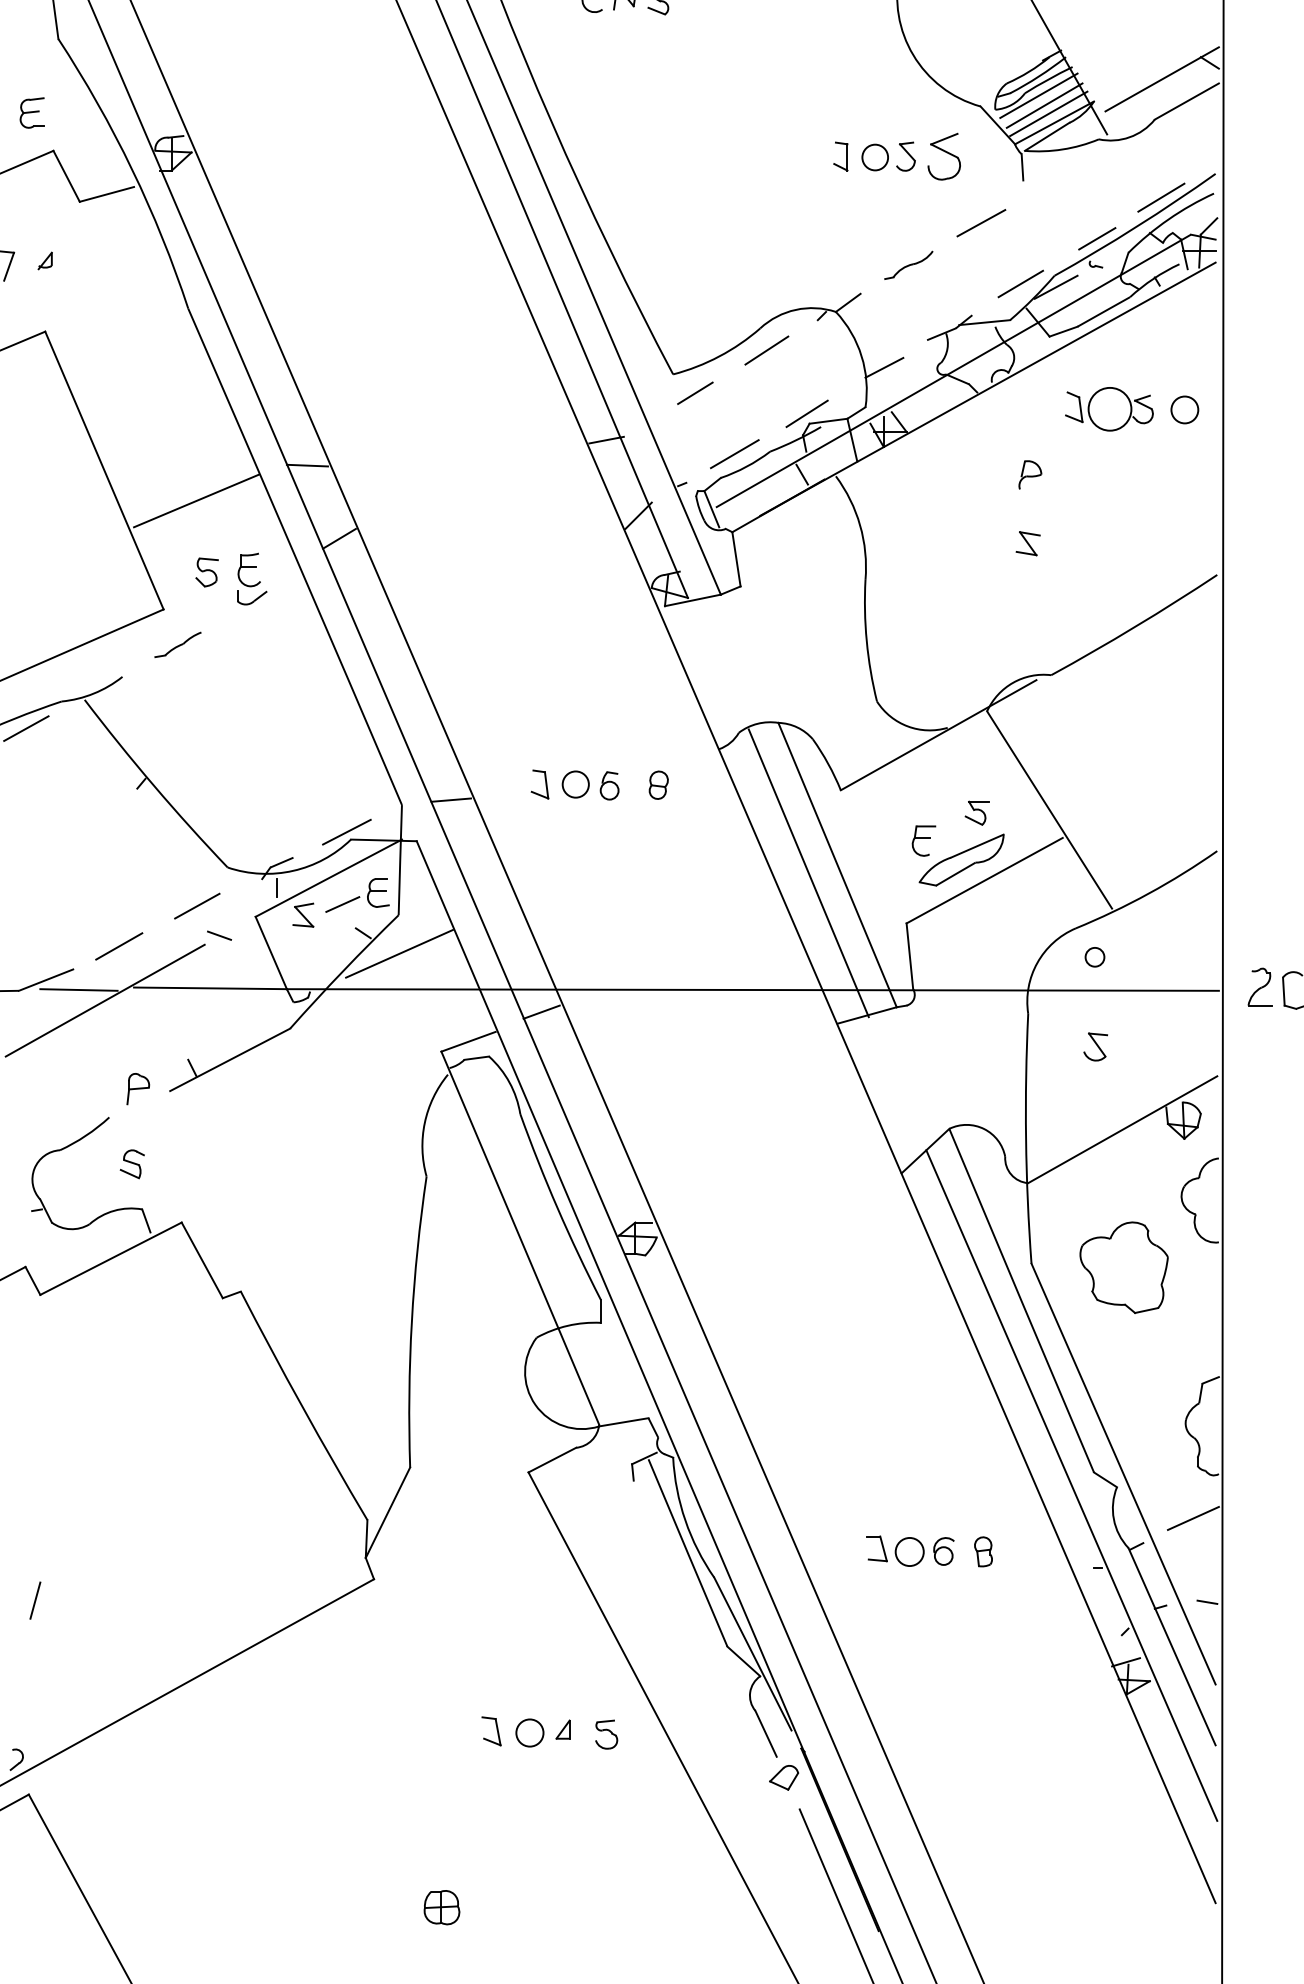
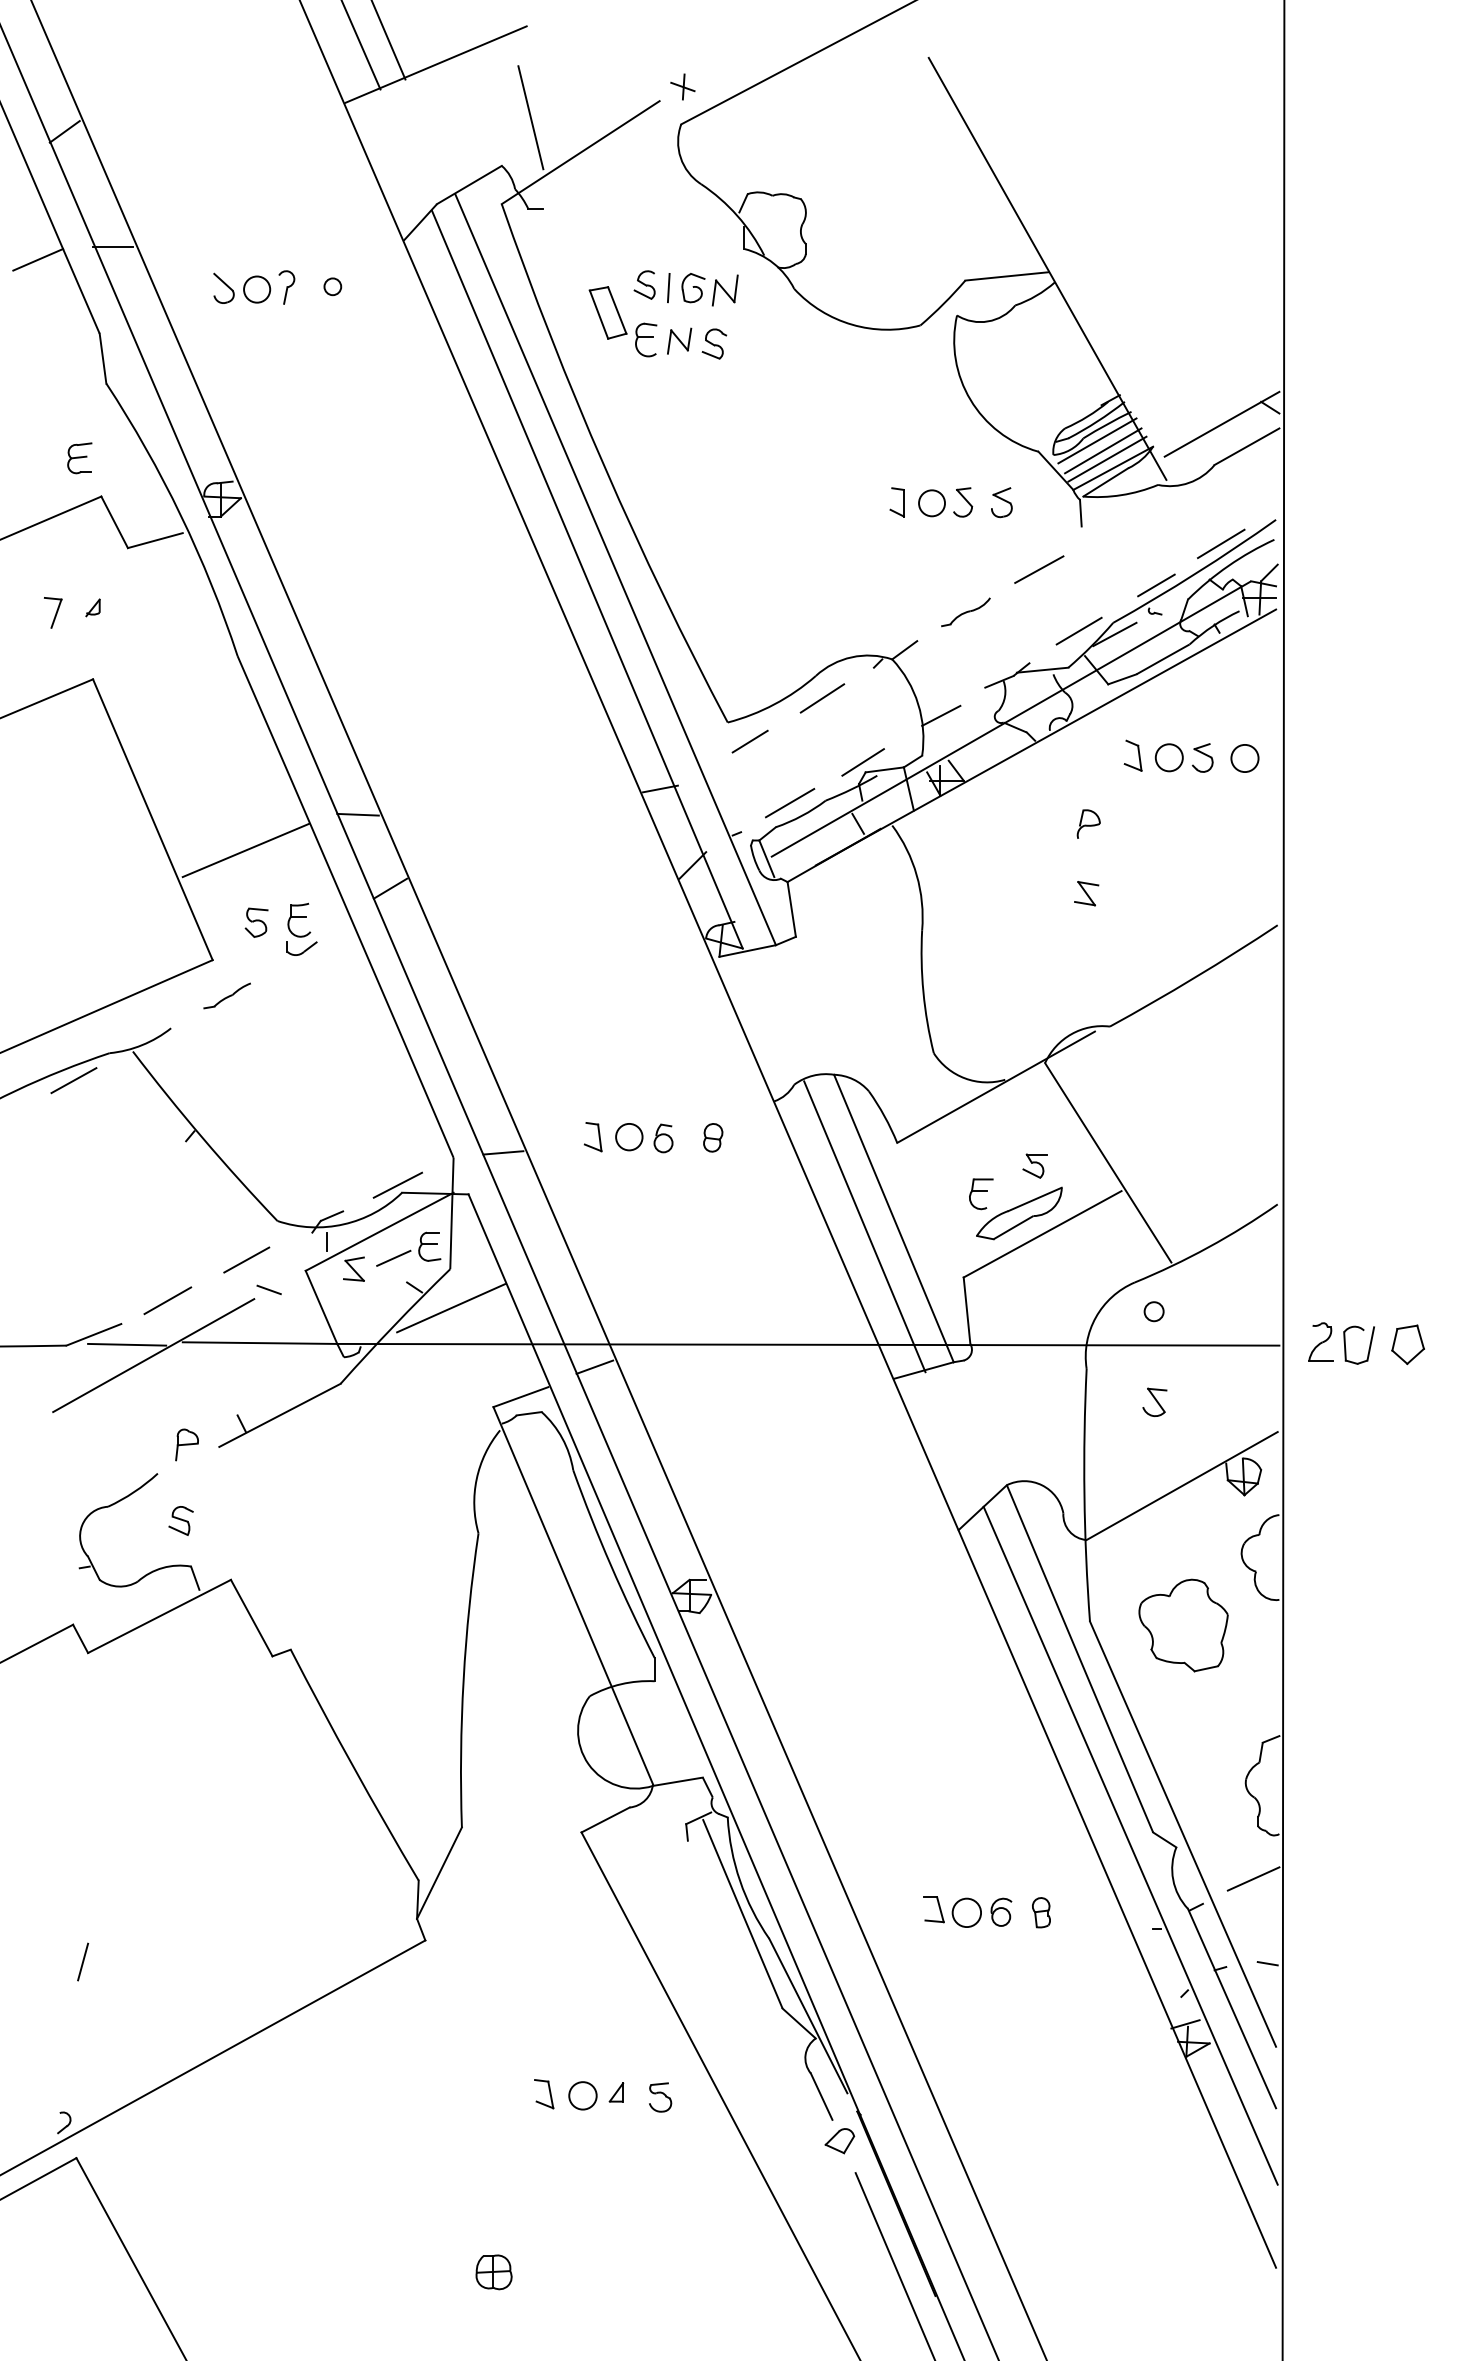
part: (943, 156) -> (1001, 502), size x0.62
circle: (1109, 408) -> (1168, 757), size x0.62

